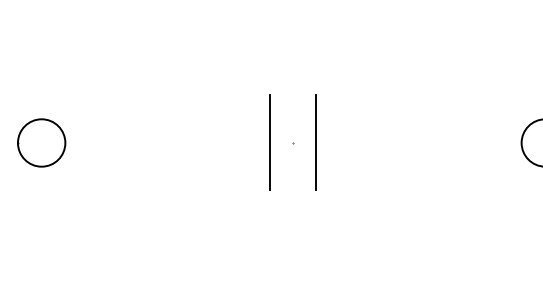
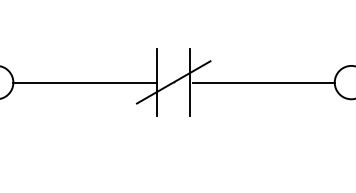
line: (292, 142) -> (173, 82), added
line: (167, 143) -> (85, 82), added
line: (420, 143) -> (263, 82), added

